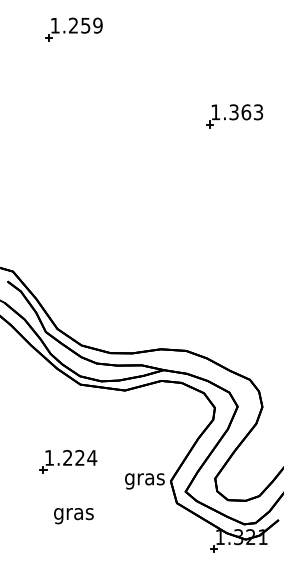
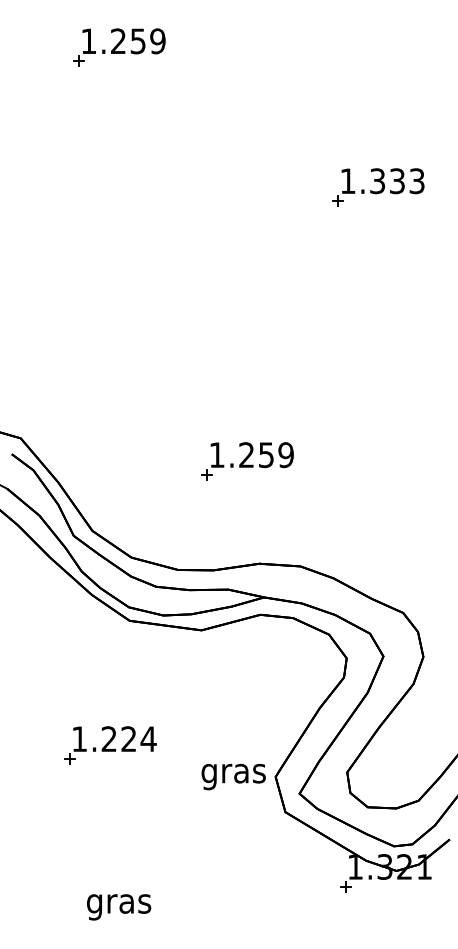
text: (246, 112) -> (397, 181), 1.363 -> 1.333
part: (153, 285) -> (247, 460), added
text: (73, 516) -> (118, 907), moved

